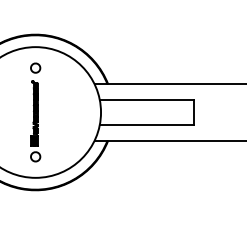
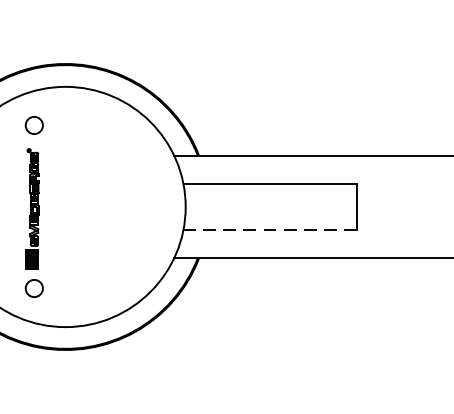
part: (35, 112) -> (34, 207), moved
line: (146, 124) -> (269, 229), solid -> dashed

